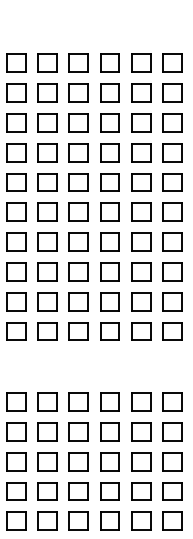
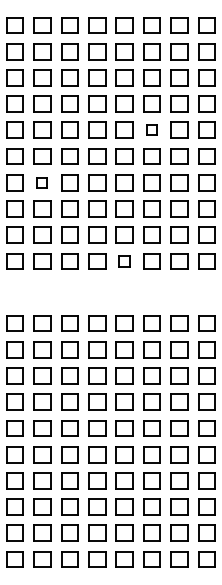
part: (171, 181) -> (151, 129), size x0.6
part: (47, 241) -> (42, 182), size x0.6
part: (140, 331) -> (124, 261), size x0.7

